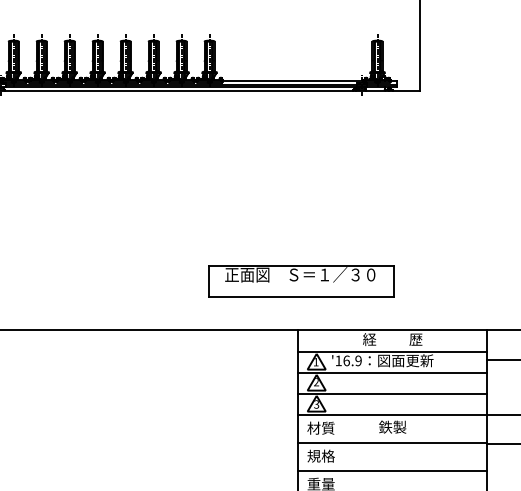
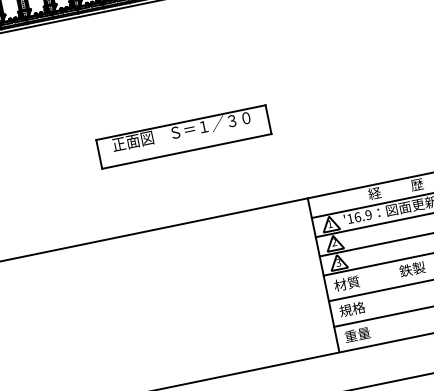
part: (301, 281) -> (183, 137), moved

